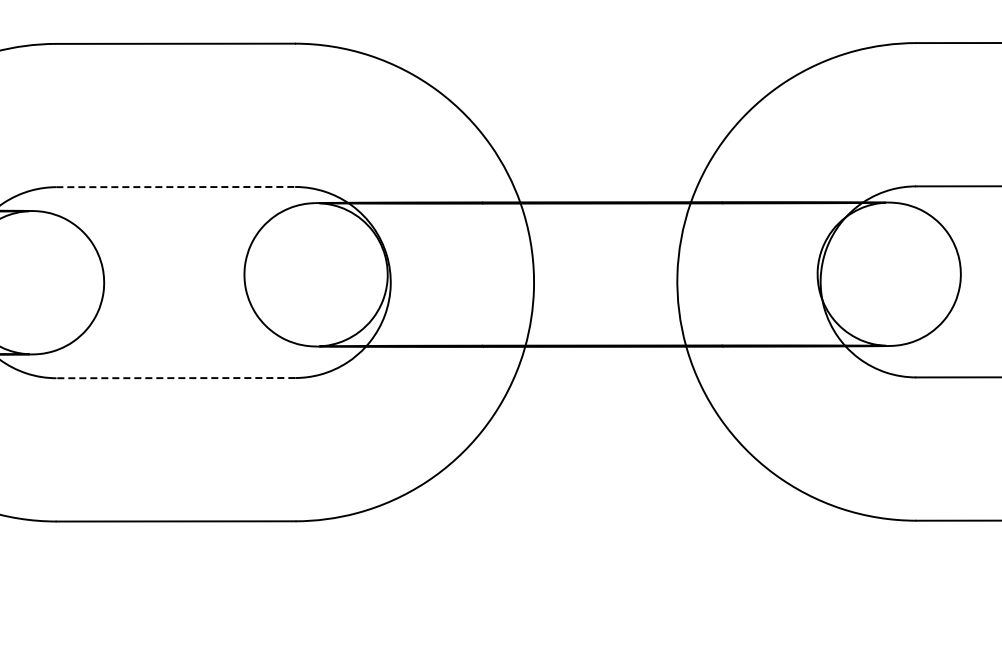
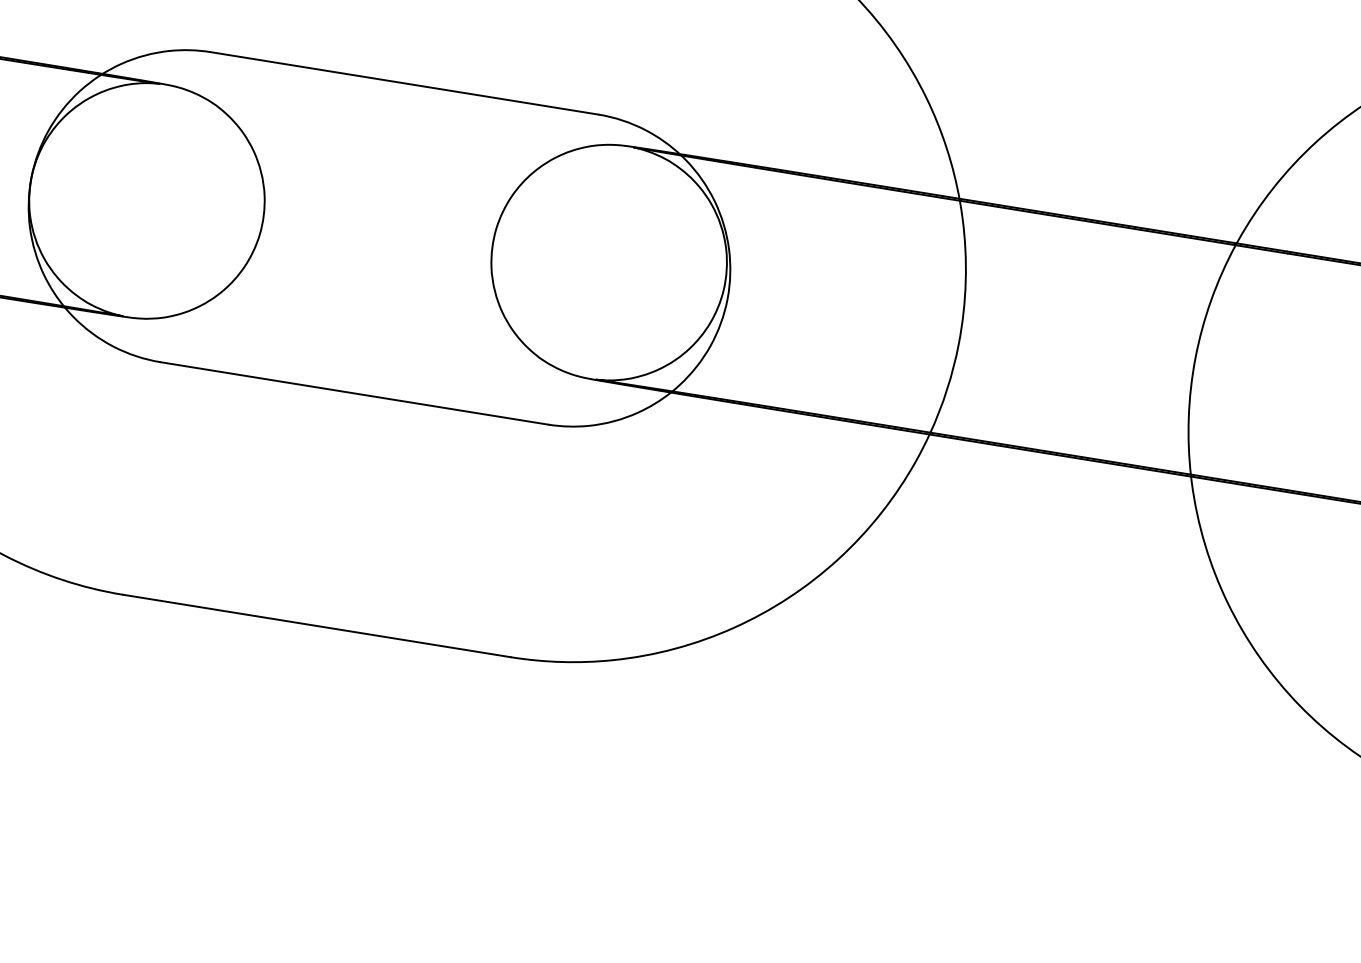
line: (176, 187) -> (405, 84), dashed -> solid
line: (175, 378) -> (353, 393), dashed -> solid

